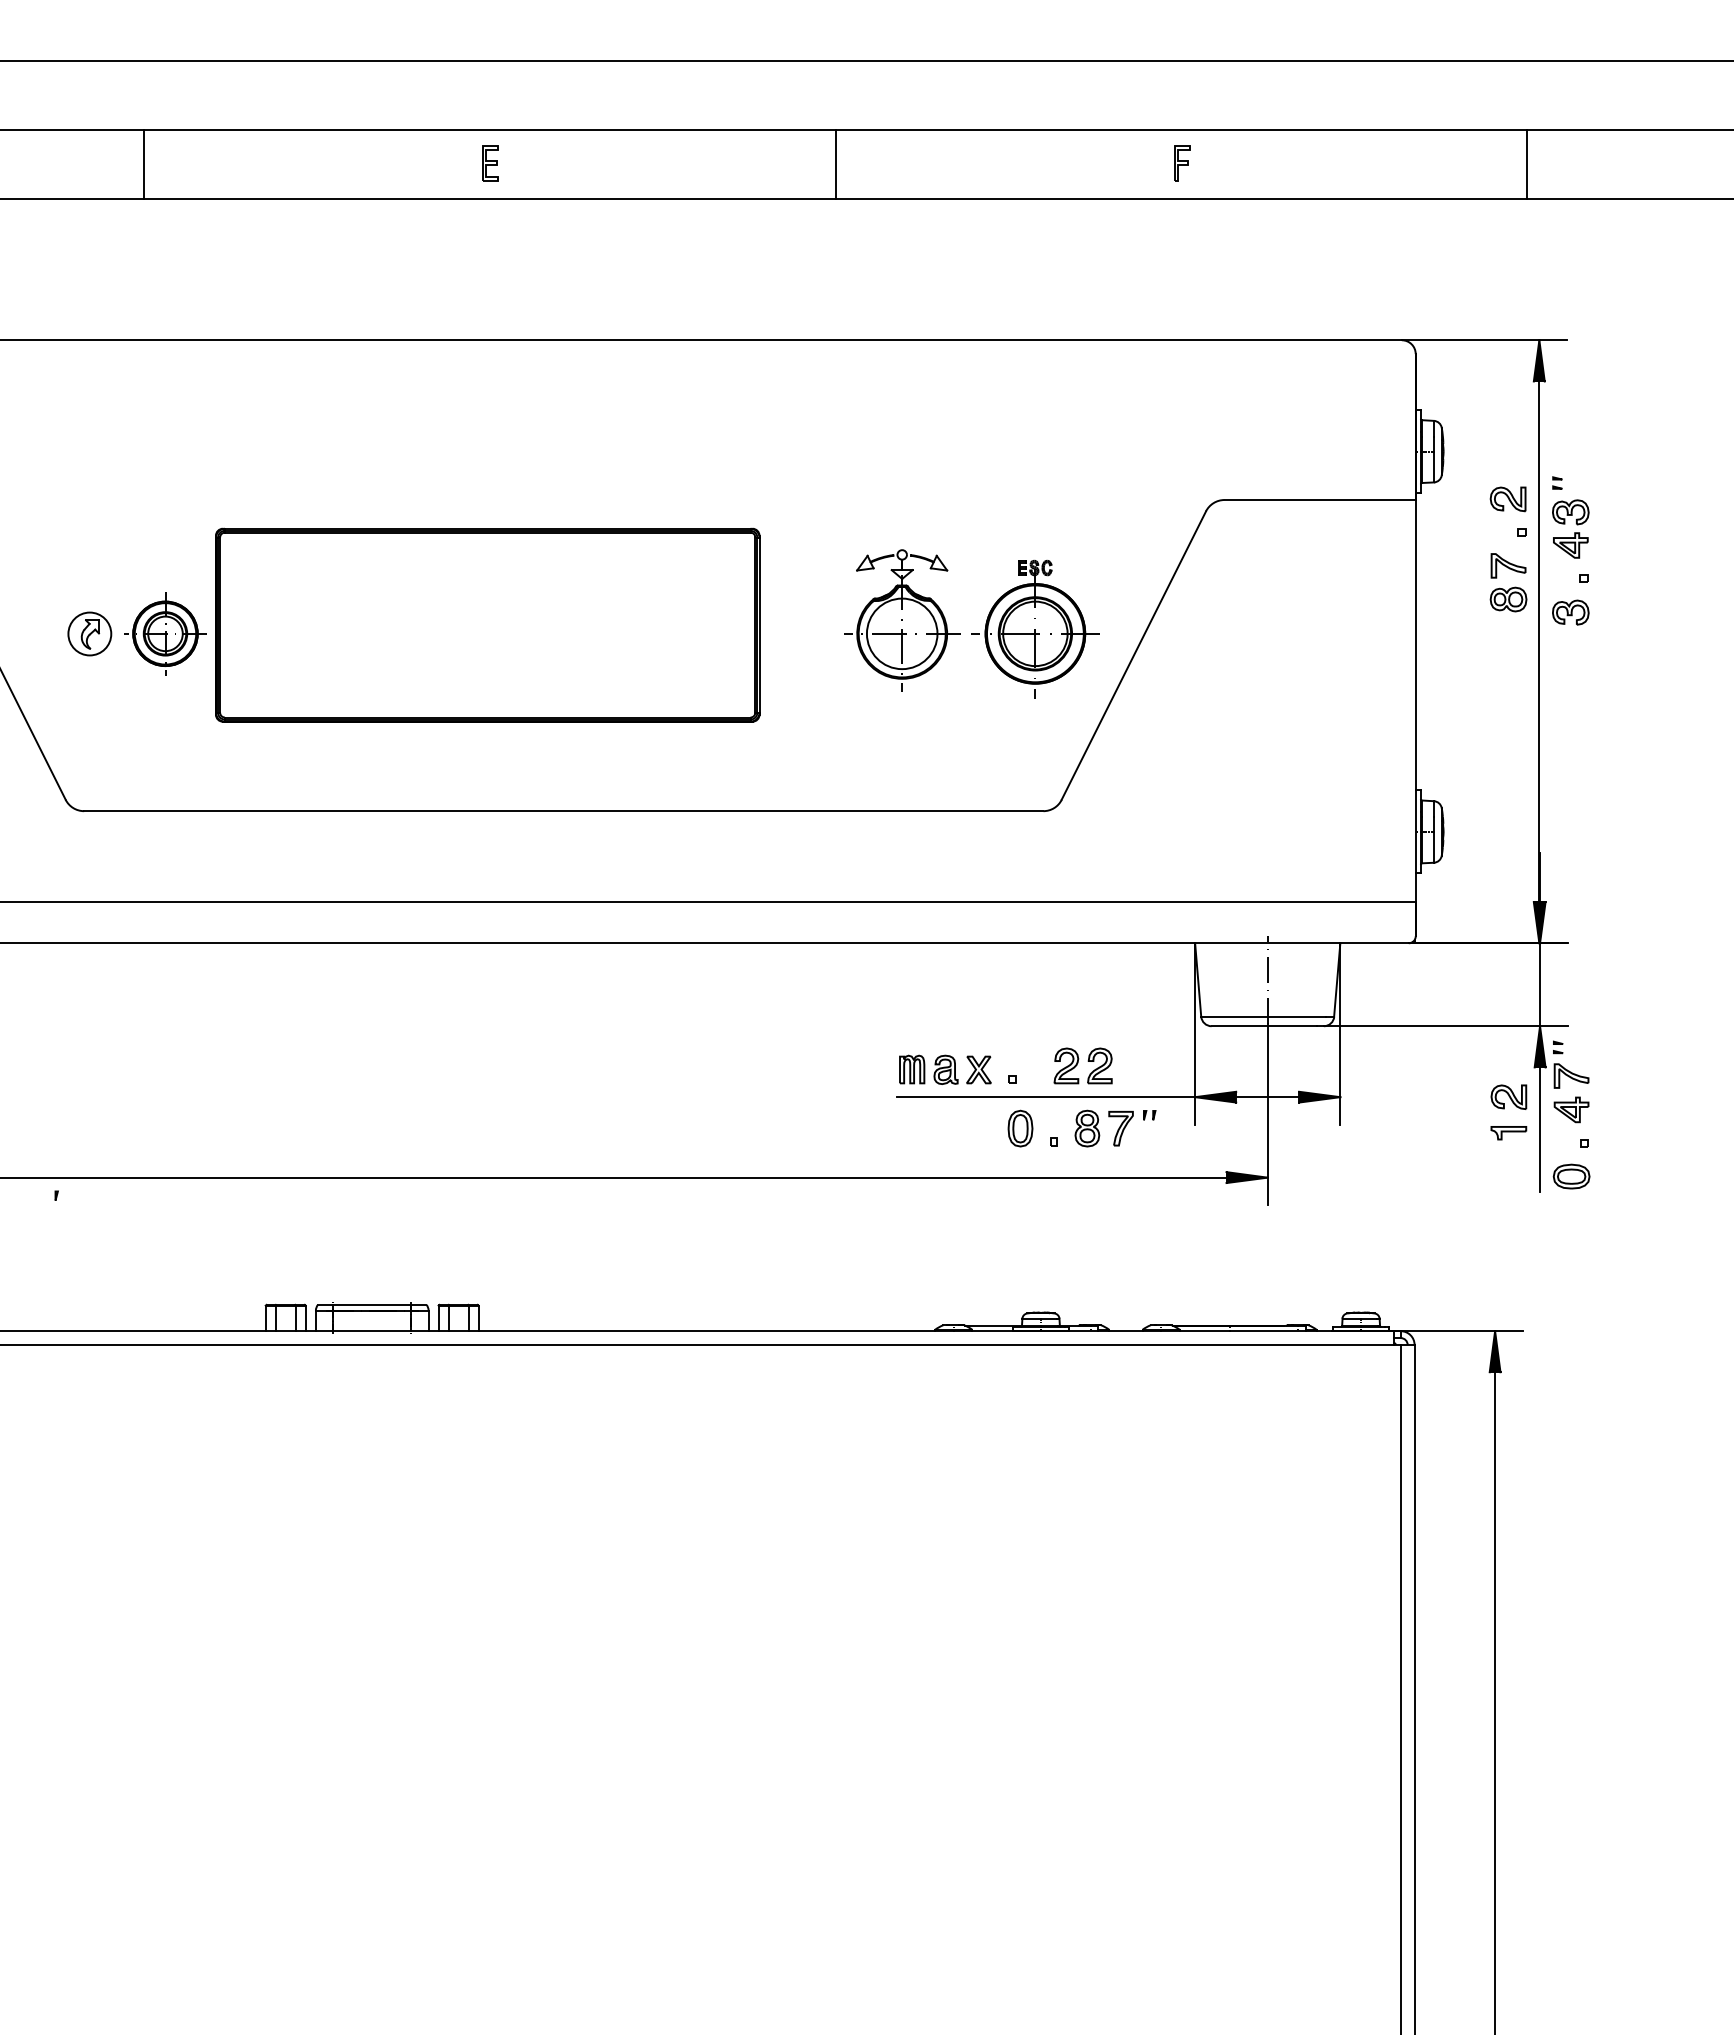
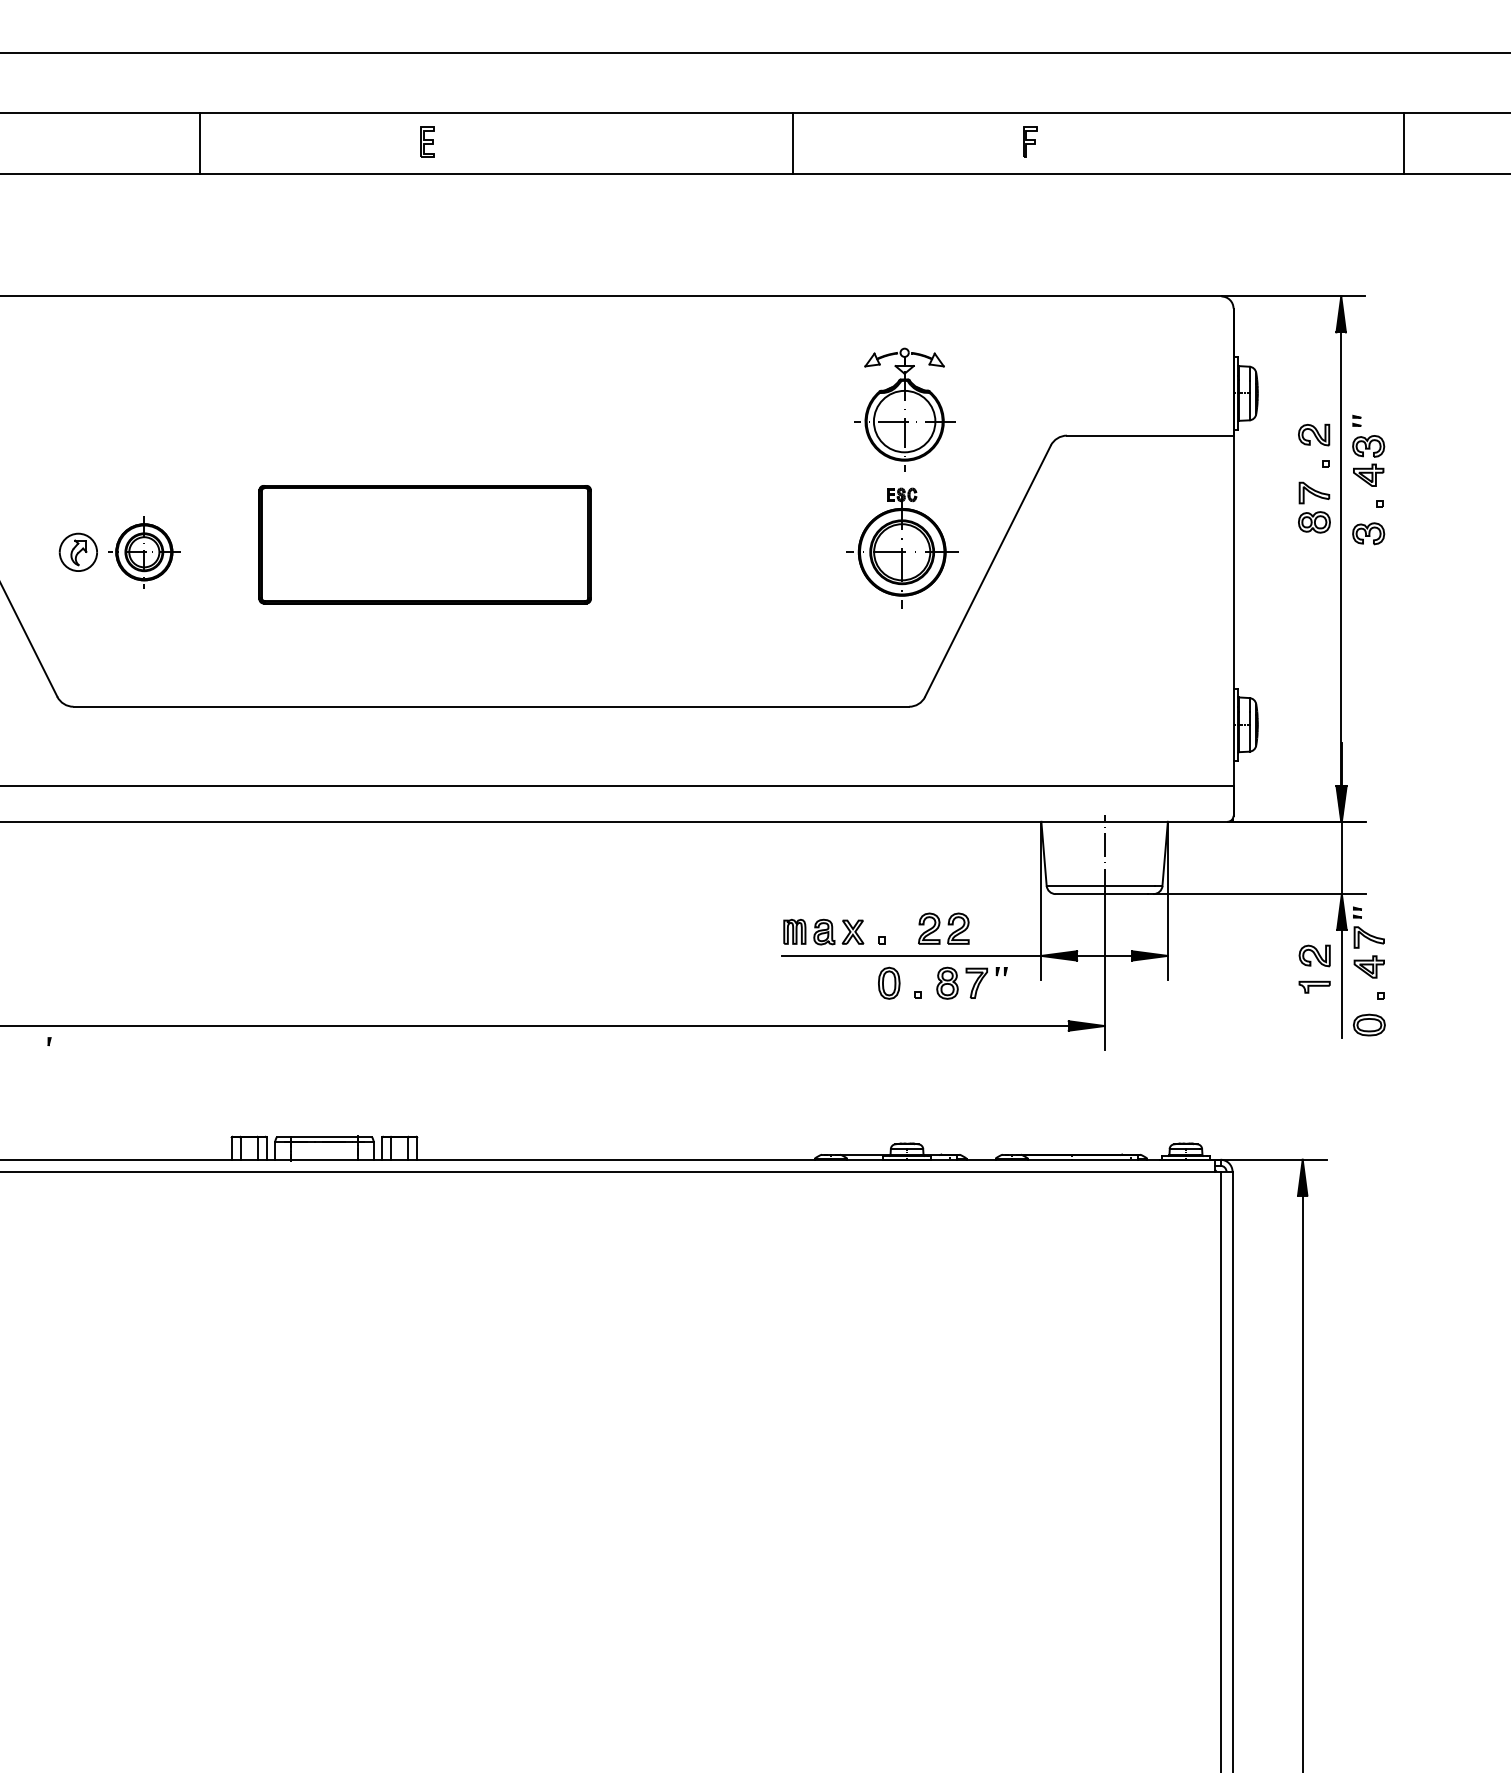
line: (144, 164) -> (200, 143), moved
line: (835, 164) -> (792, 143), moved
line: (1527, 164) -> (1404, 143), moved
part: (902, 620) -> (904, 409), moved
part: (487, 624) -> (424, 544), size x0.7

